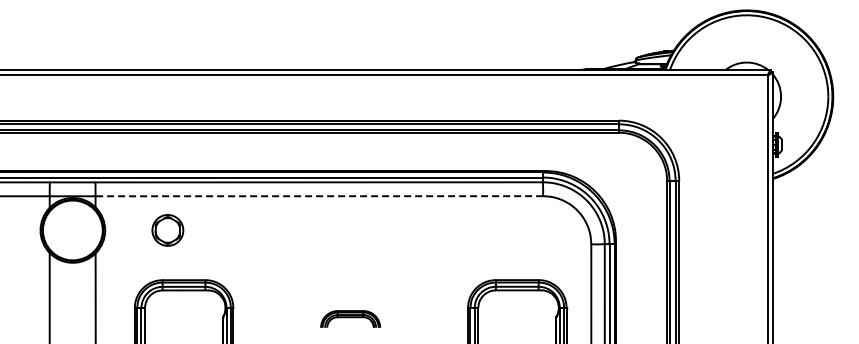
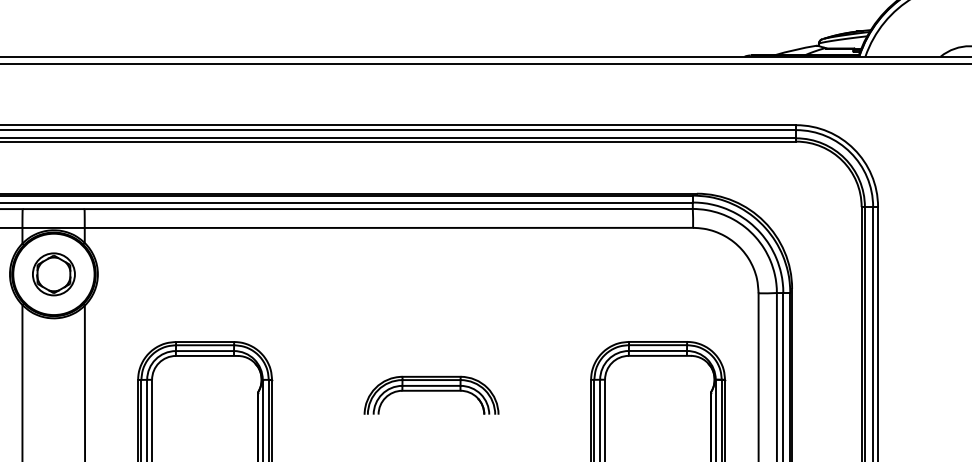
line: (319, 196) -> (389, 228), dashed -> solid
part: (167, 230) -> (53, 274), moved
part: (350, 318) -> (431, 394), size x1.67

